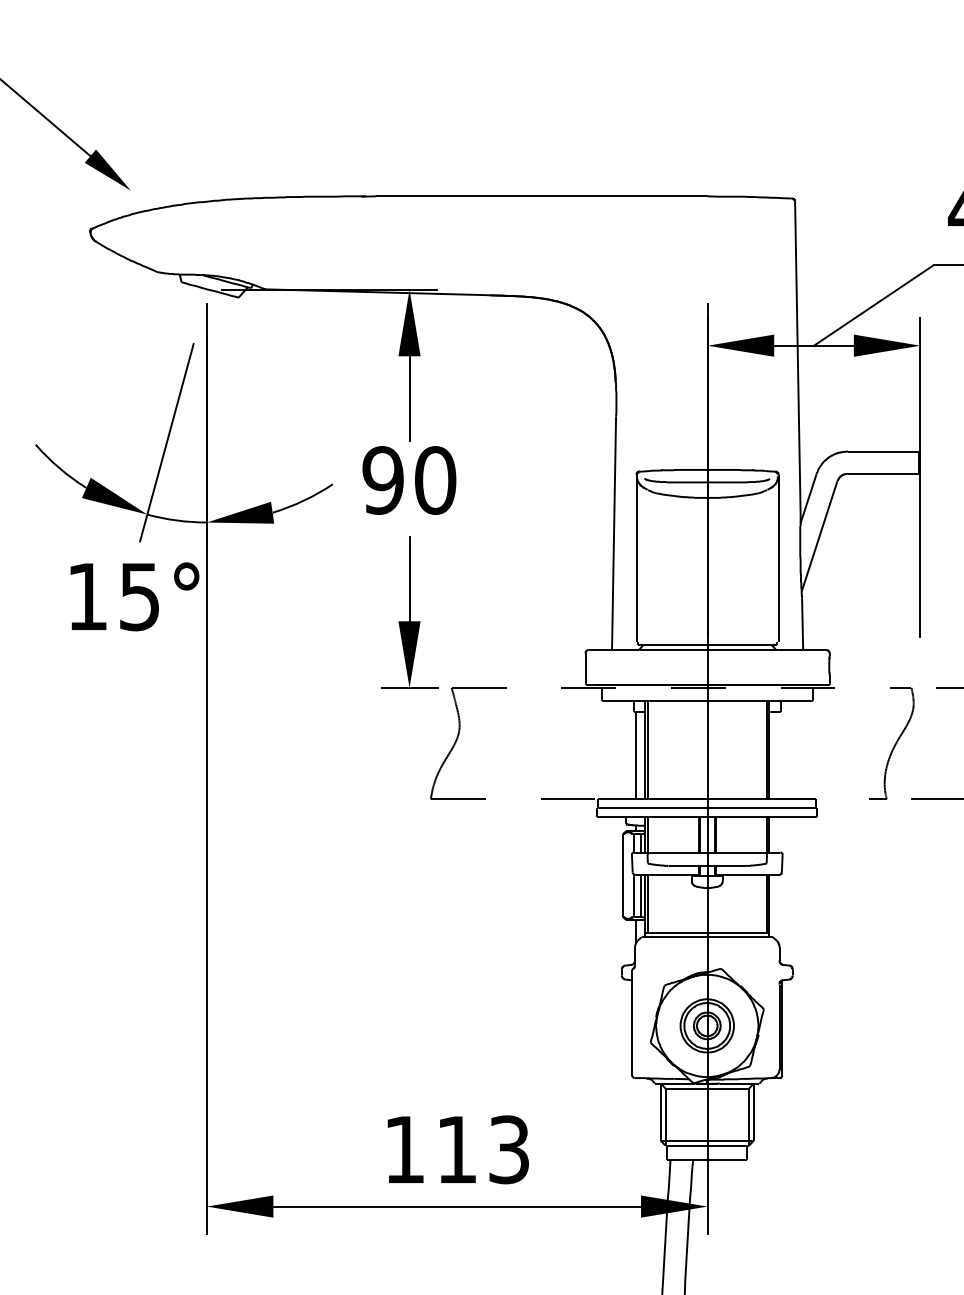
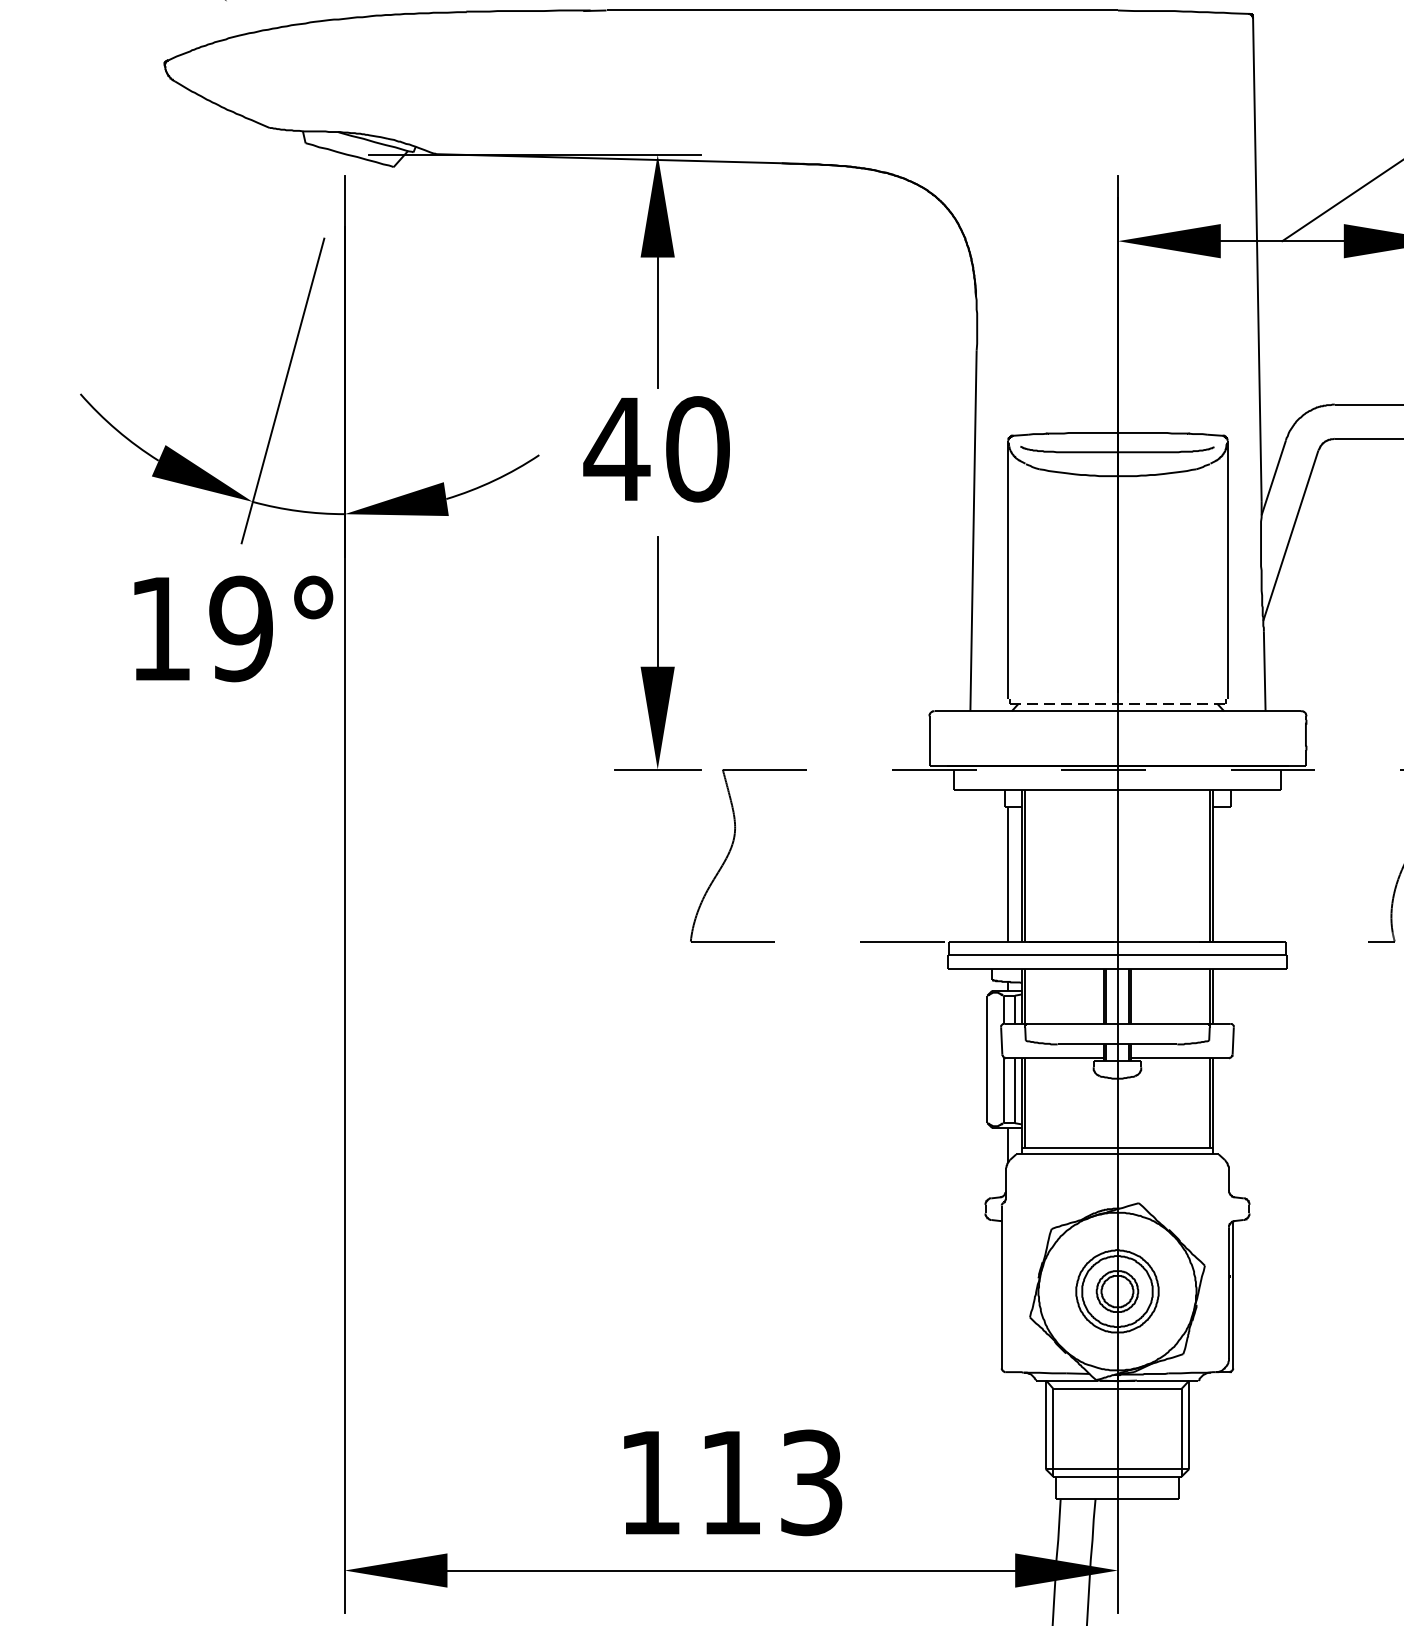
text: (382, 480) -> (615, 449), 90 -> 40
text: (139, 596) -> (240, 628), 15° -> 19°
line: (707, 645) -> (1117, 704), solid -> dashed

